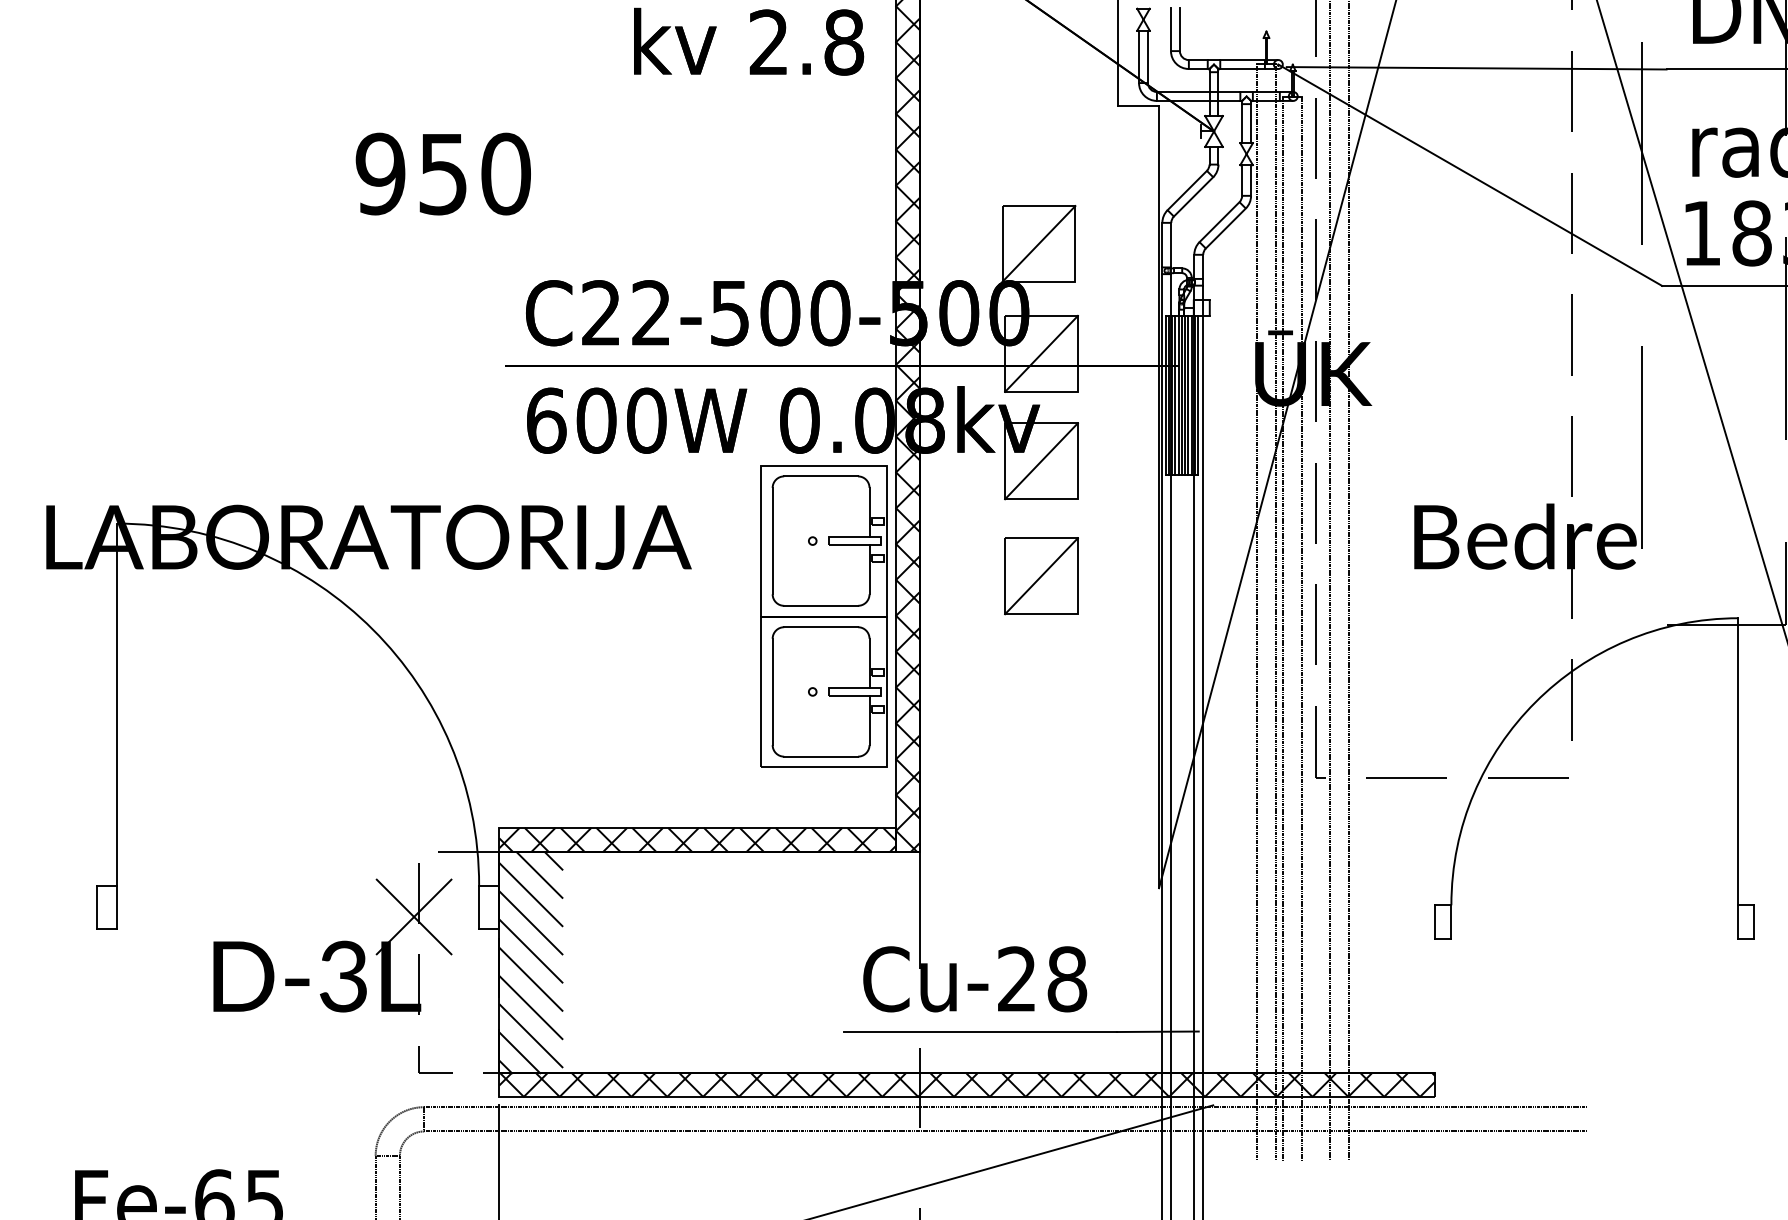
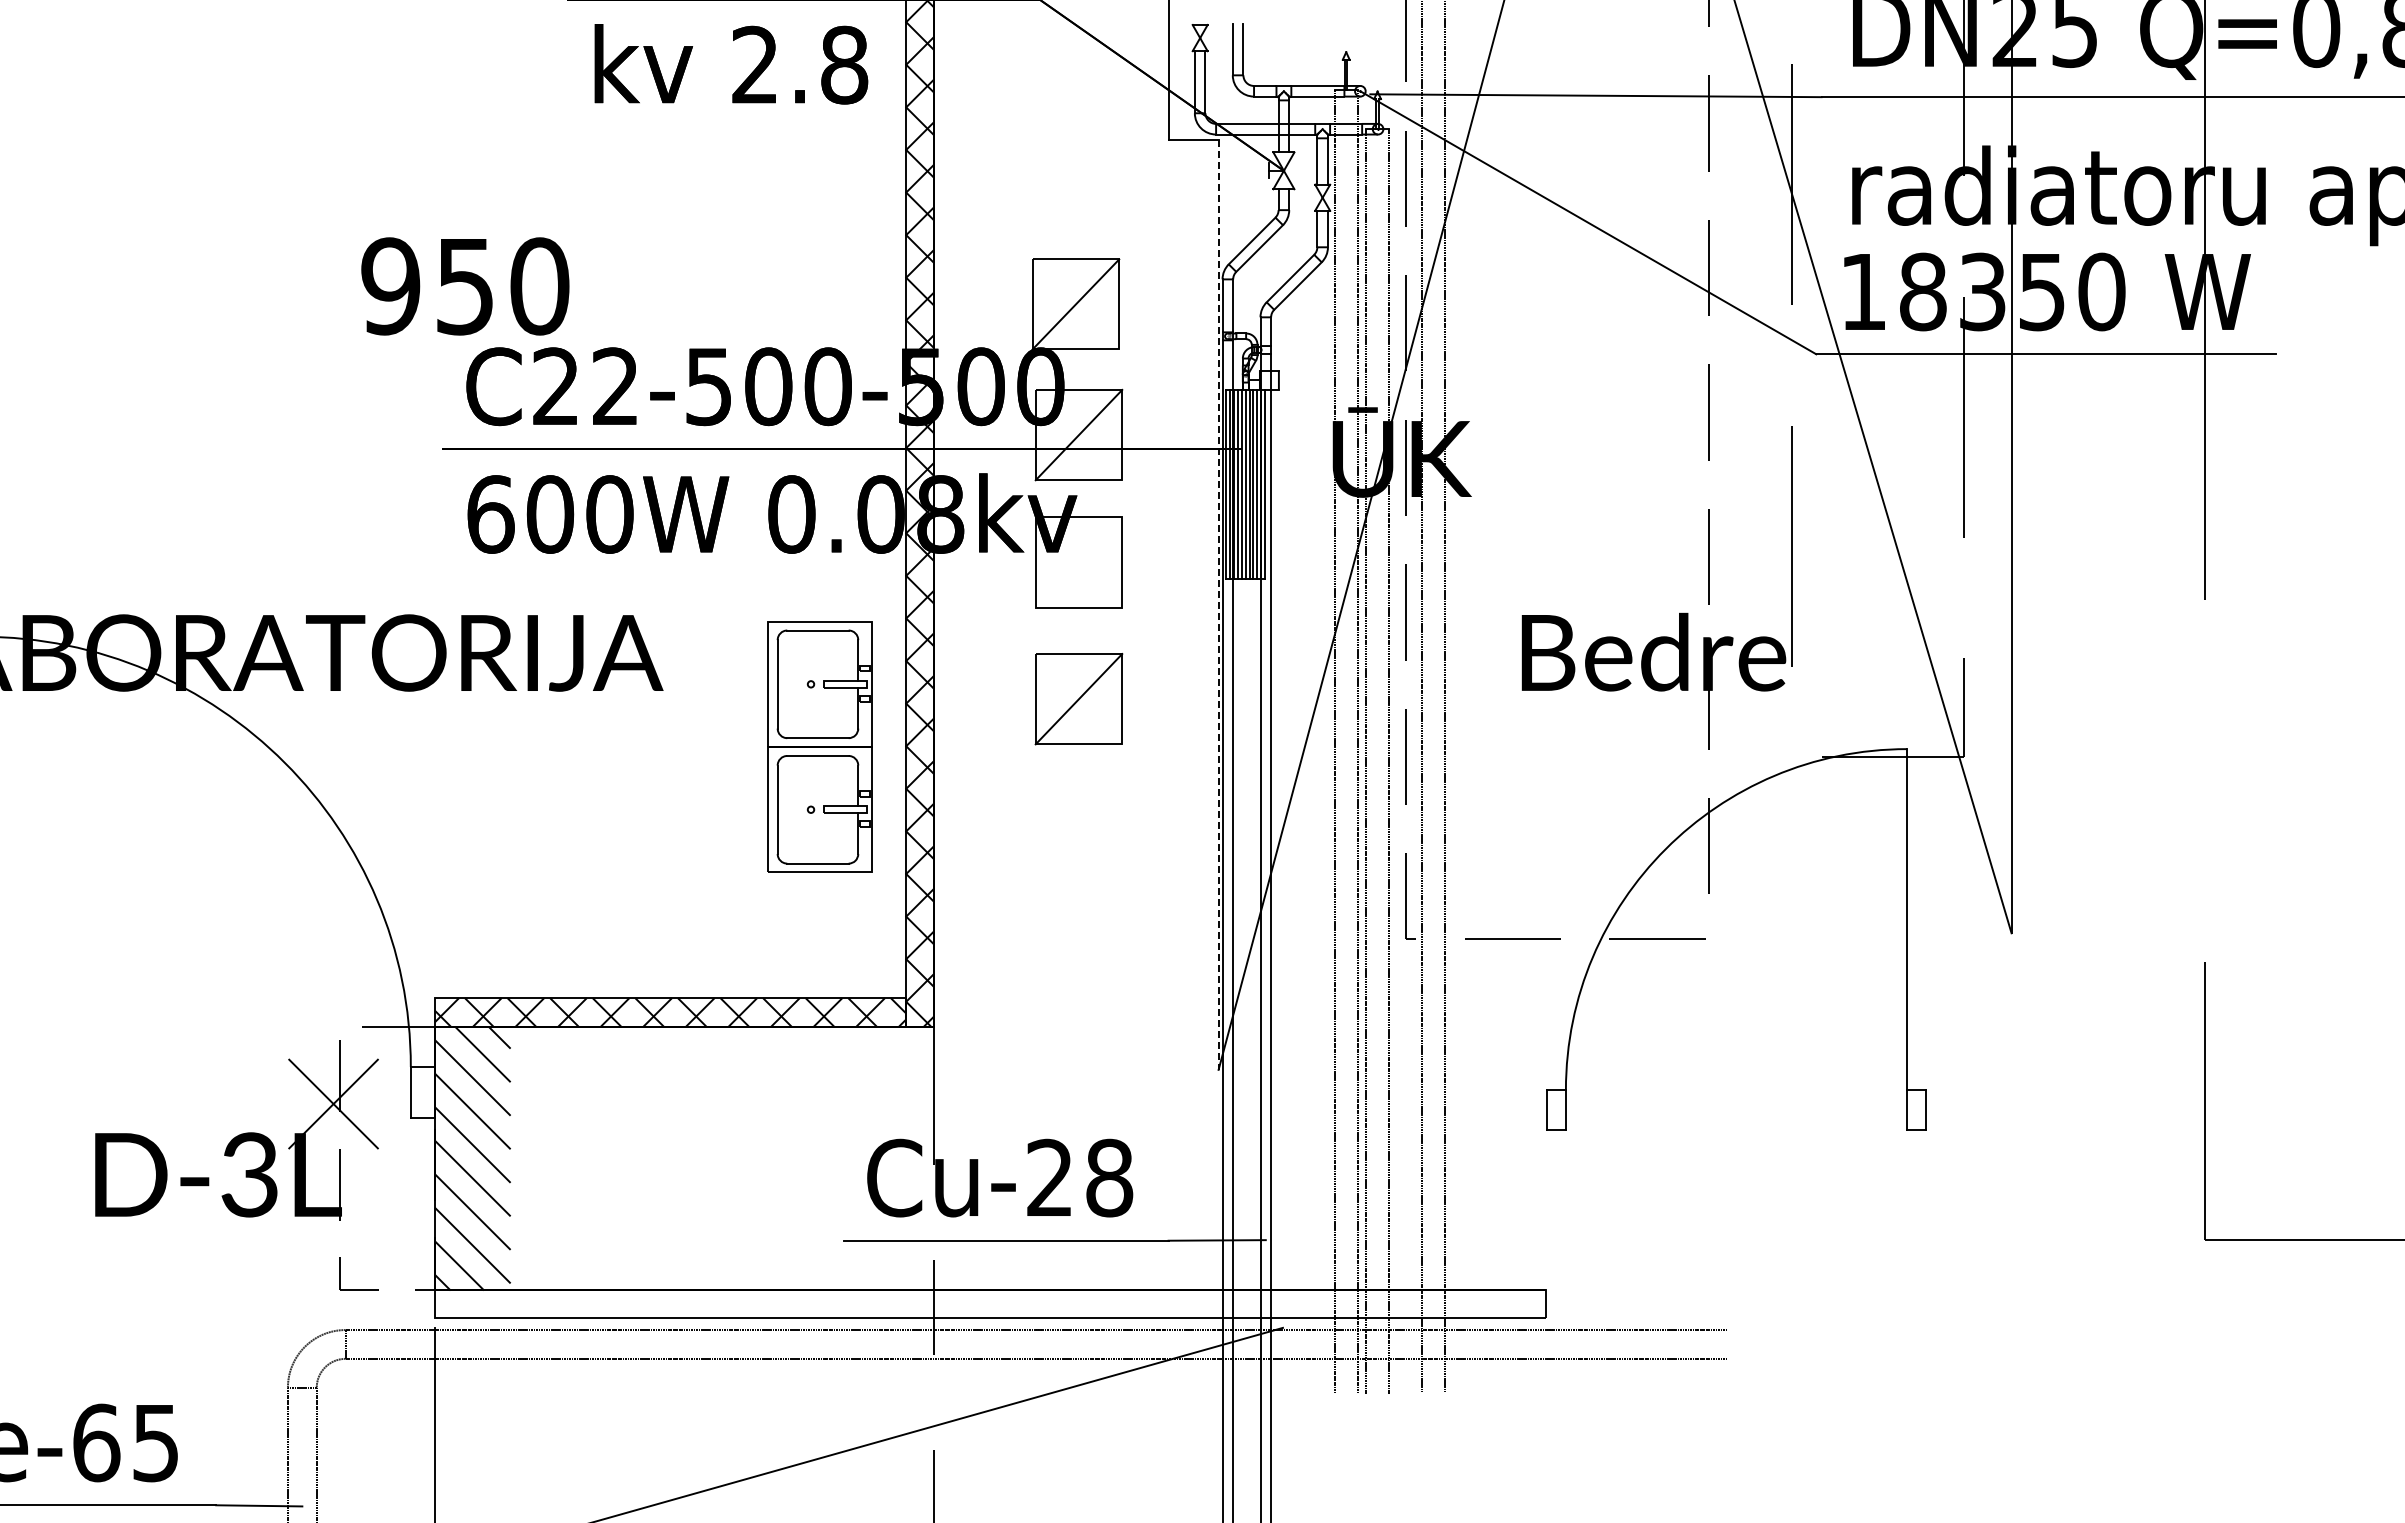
text: (443, 174) -> (465, 286), moved
line: (1041, 461) -> (1078, 562), removed
line: (1158, 497) -> (1218, 605), solid -> dashed
part: (823, 616) -> (819, 746), size x0.7
hatch: (967, 1084) -> (990, 1303), removed

